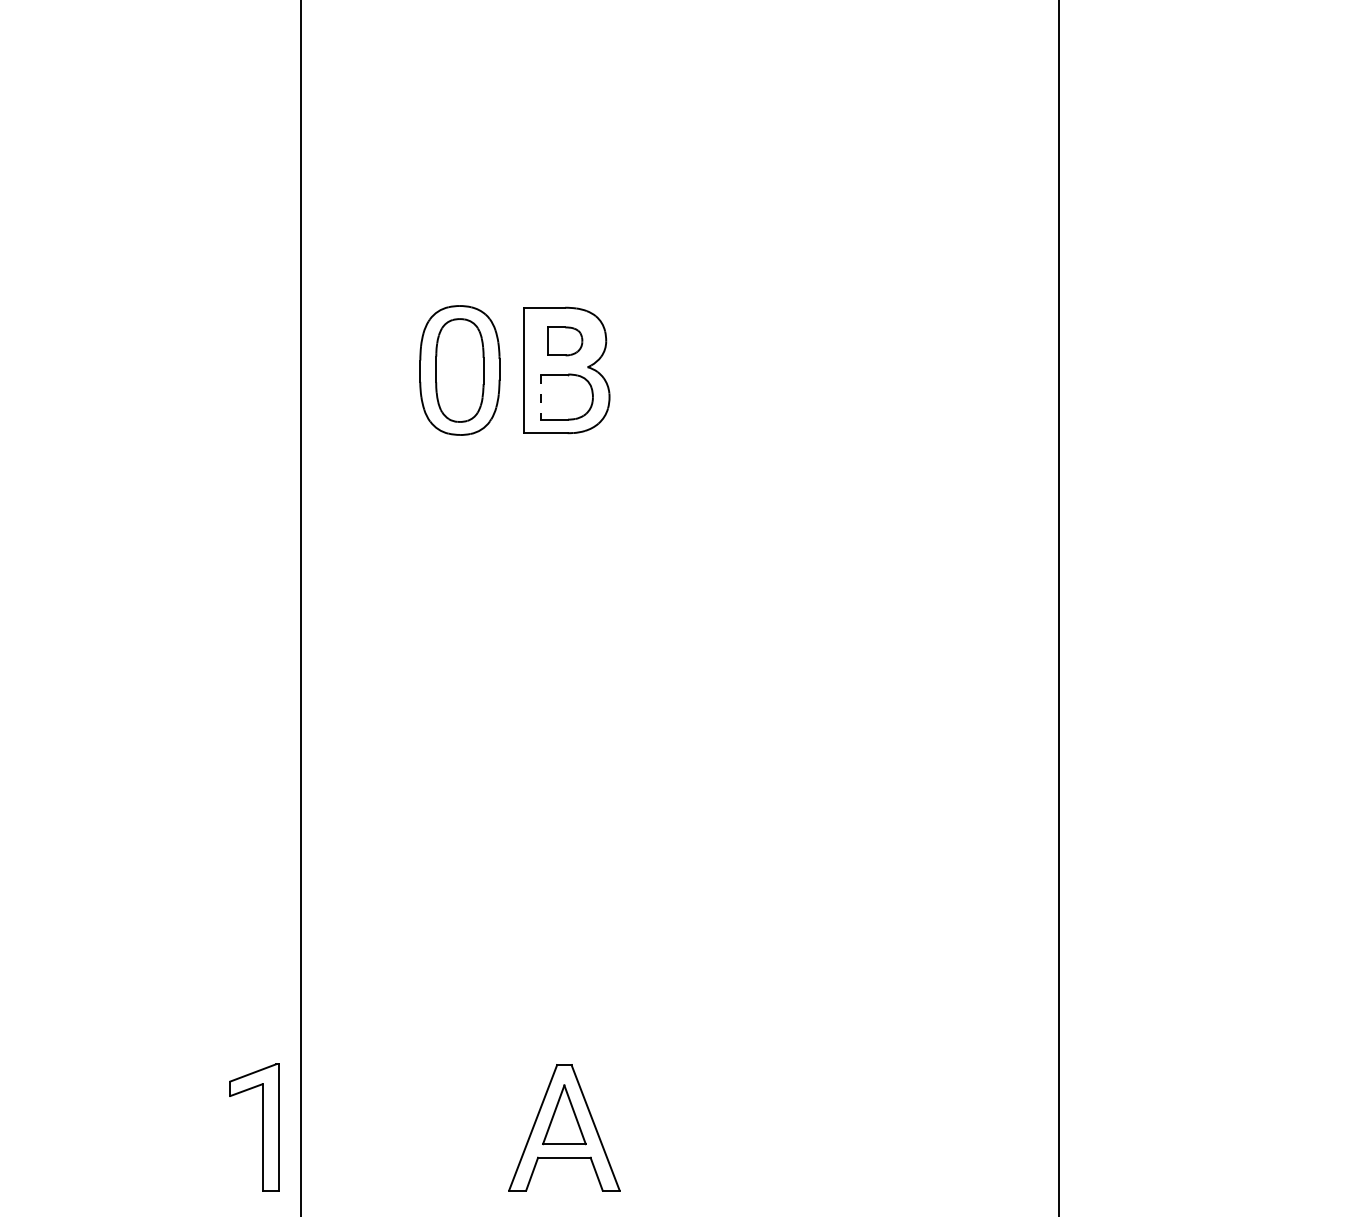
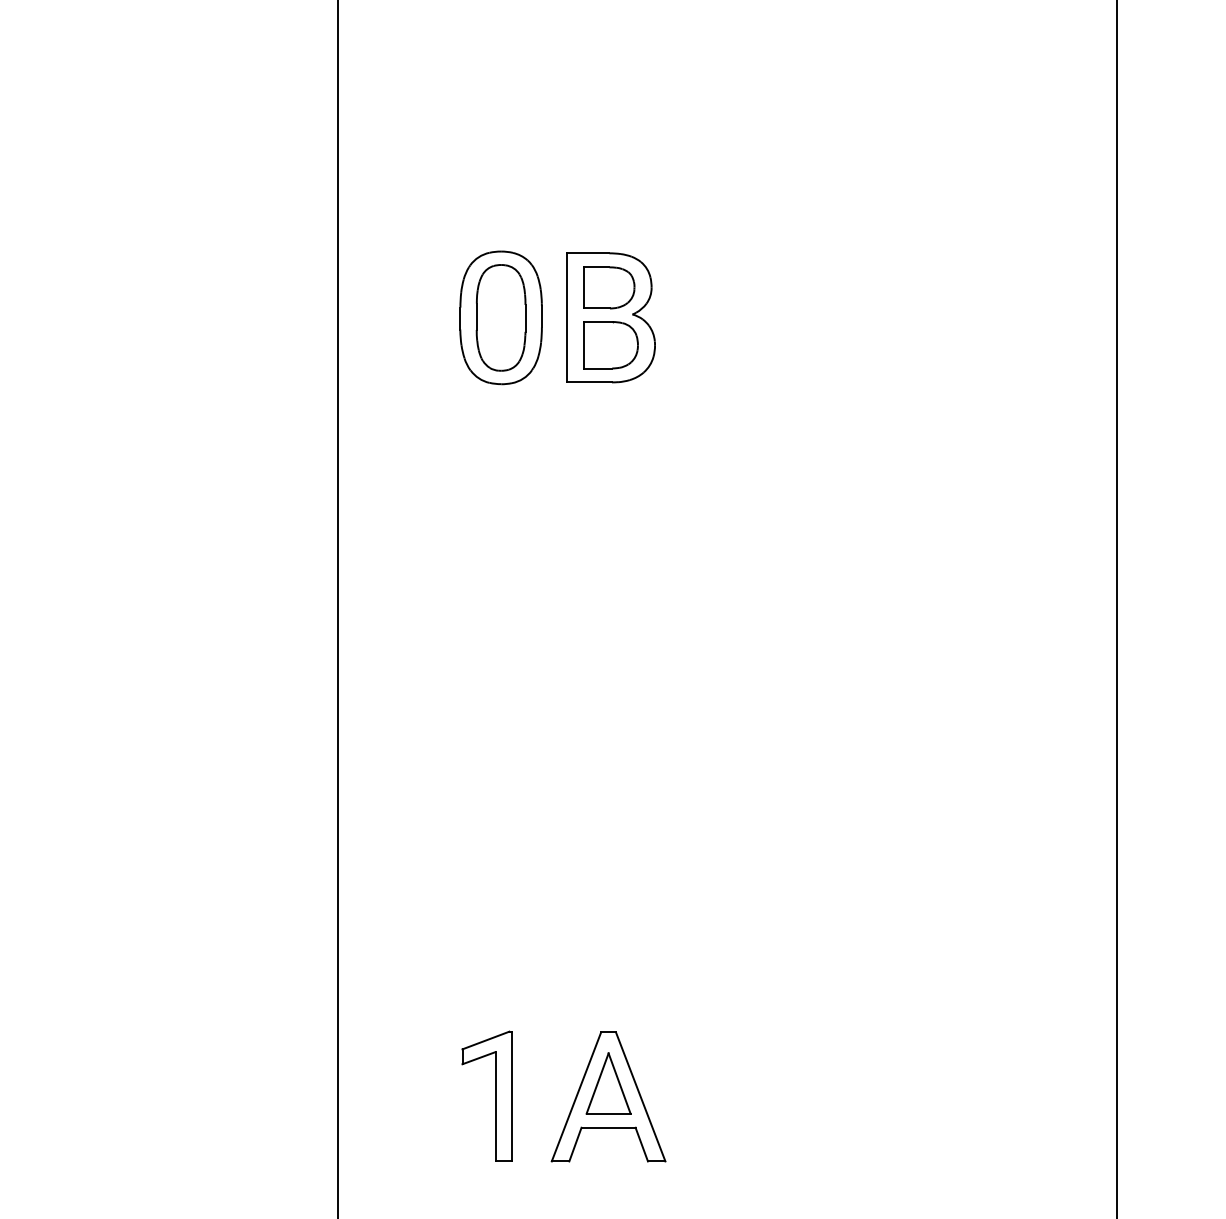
part: (565, 341) -> (609, 288), size x1.43
line: (540, 397) -> (584, 345), dashed -> solid
part: (262, 1127) -> (495, 1096), moved

